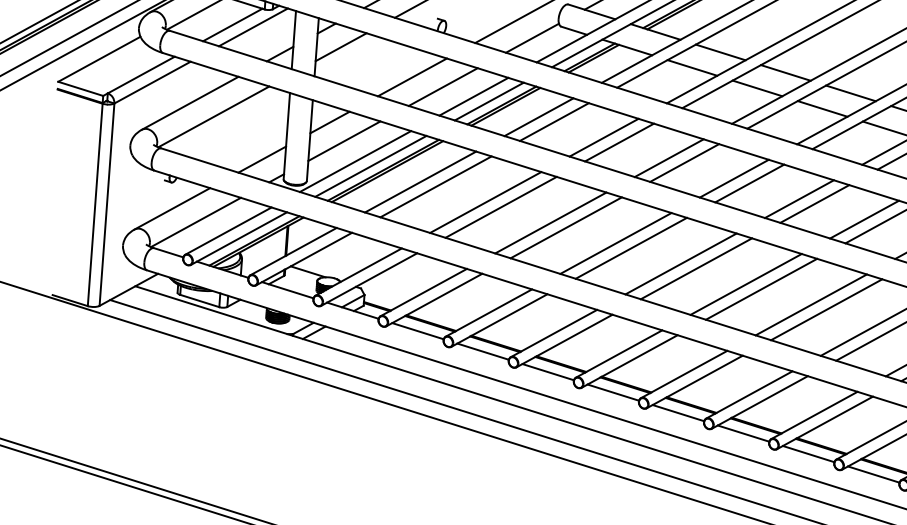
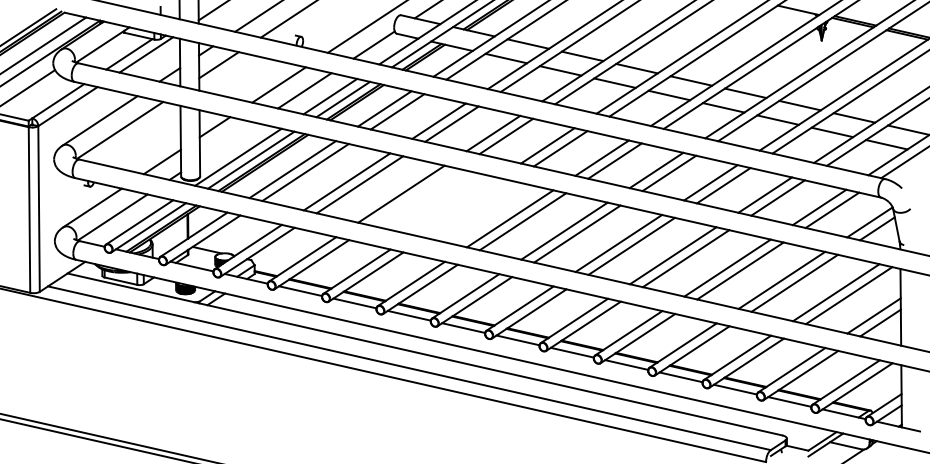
line: (345, 141) -> (228, 141), removed
line: (566, 227) -> (414, 196), removed
line: (615, 243) -> (455, 206), removed
line: (631, 247) -> (468, 208), removed

